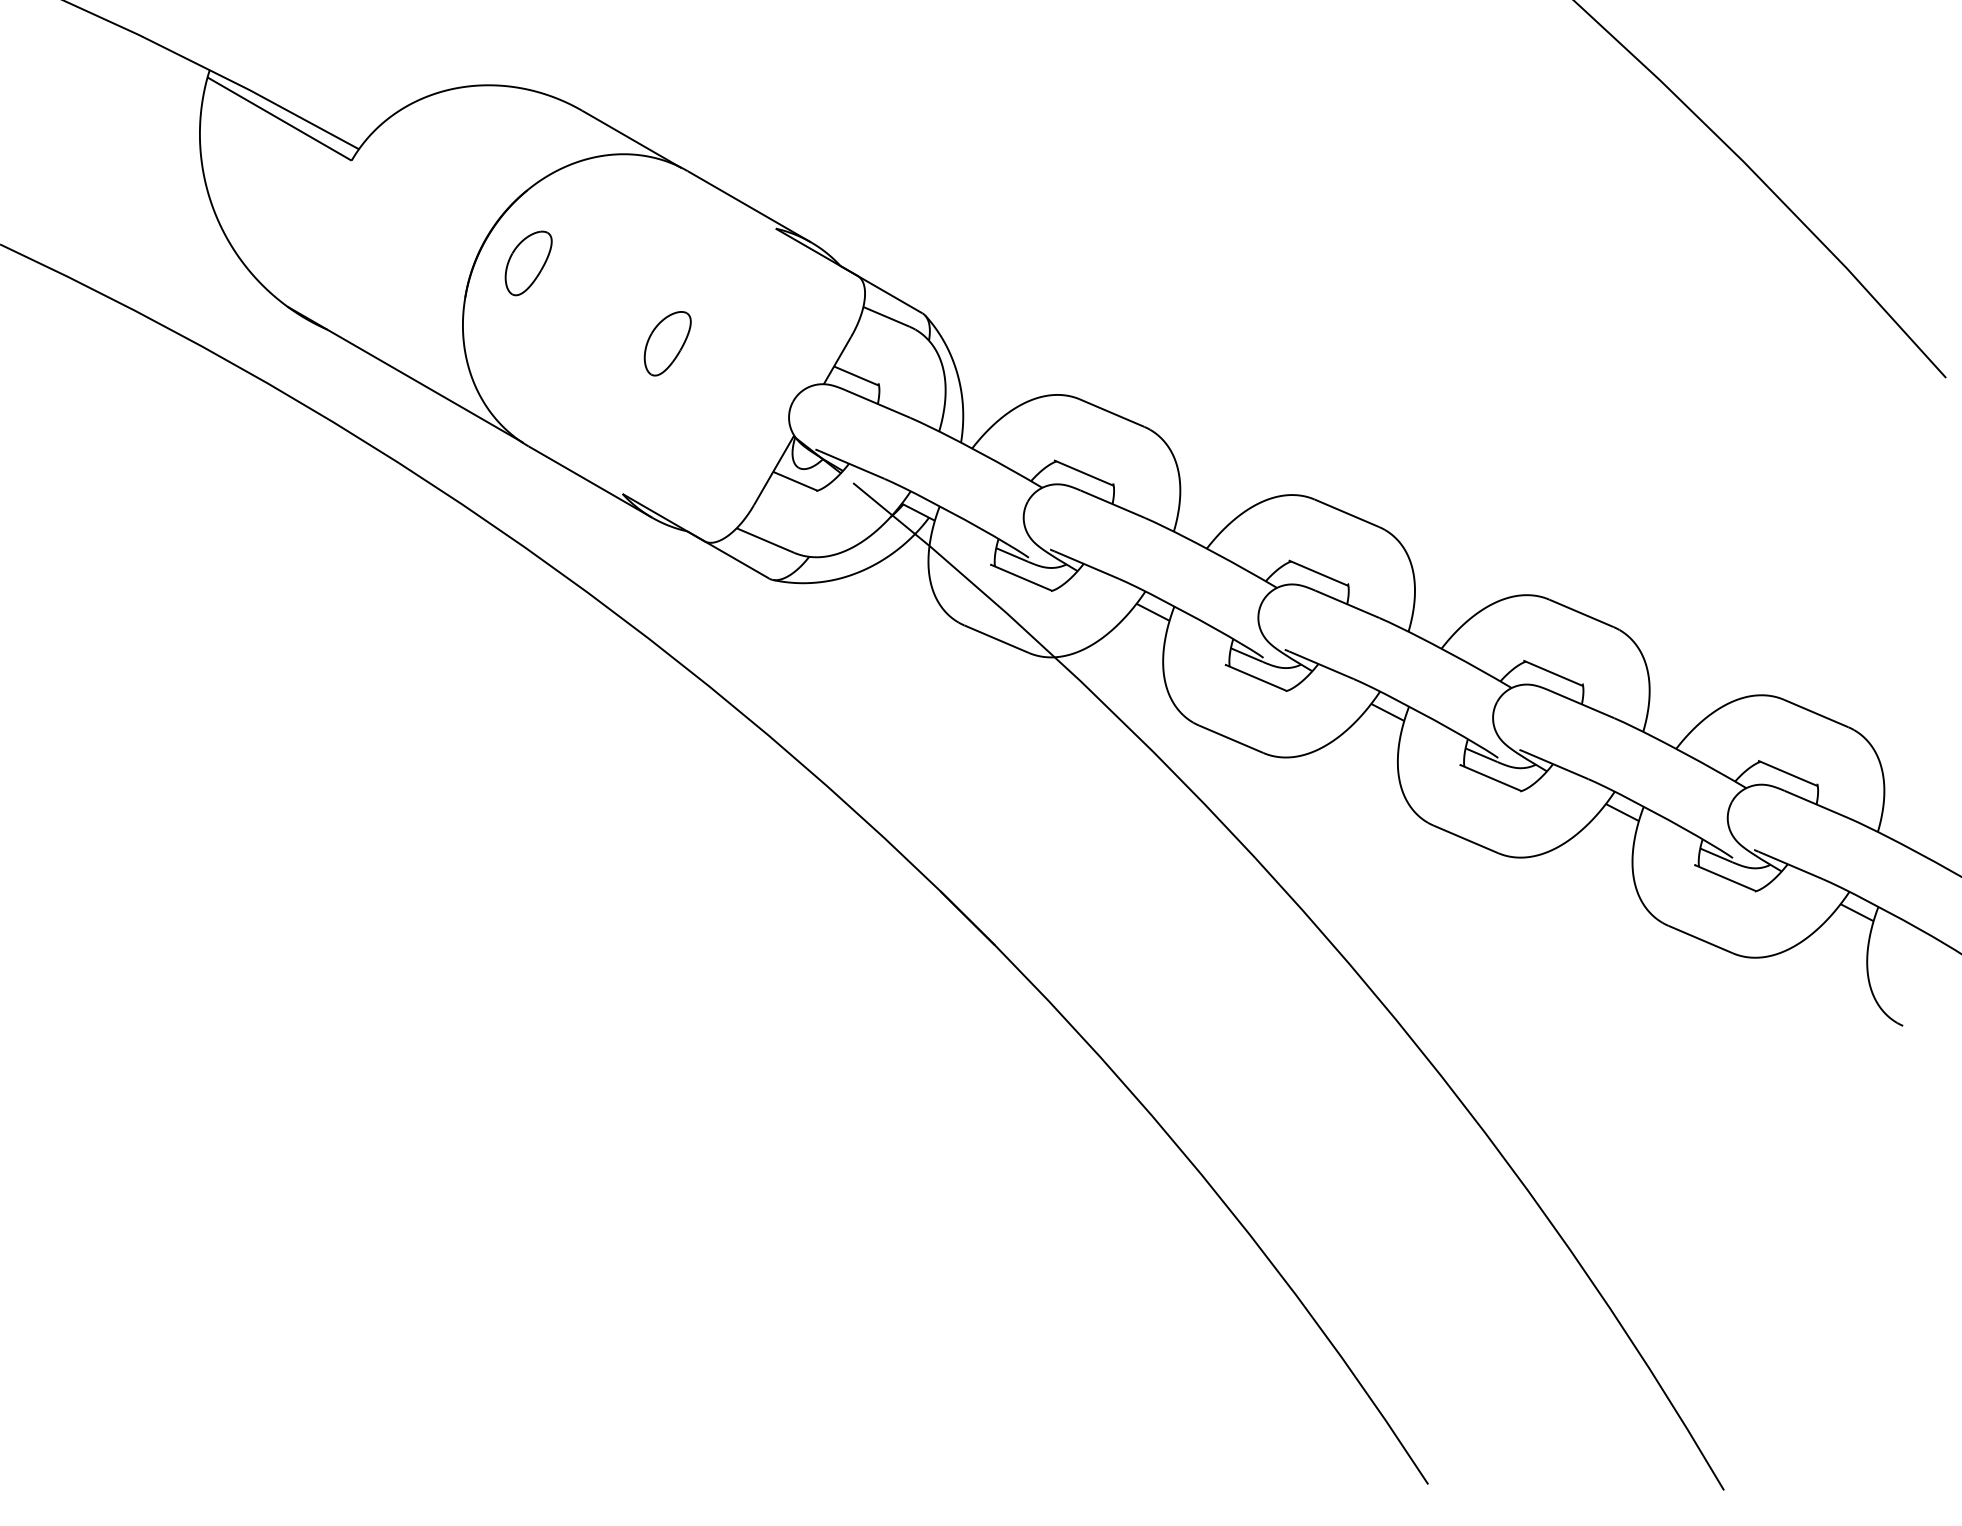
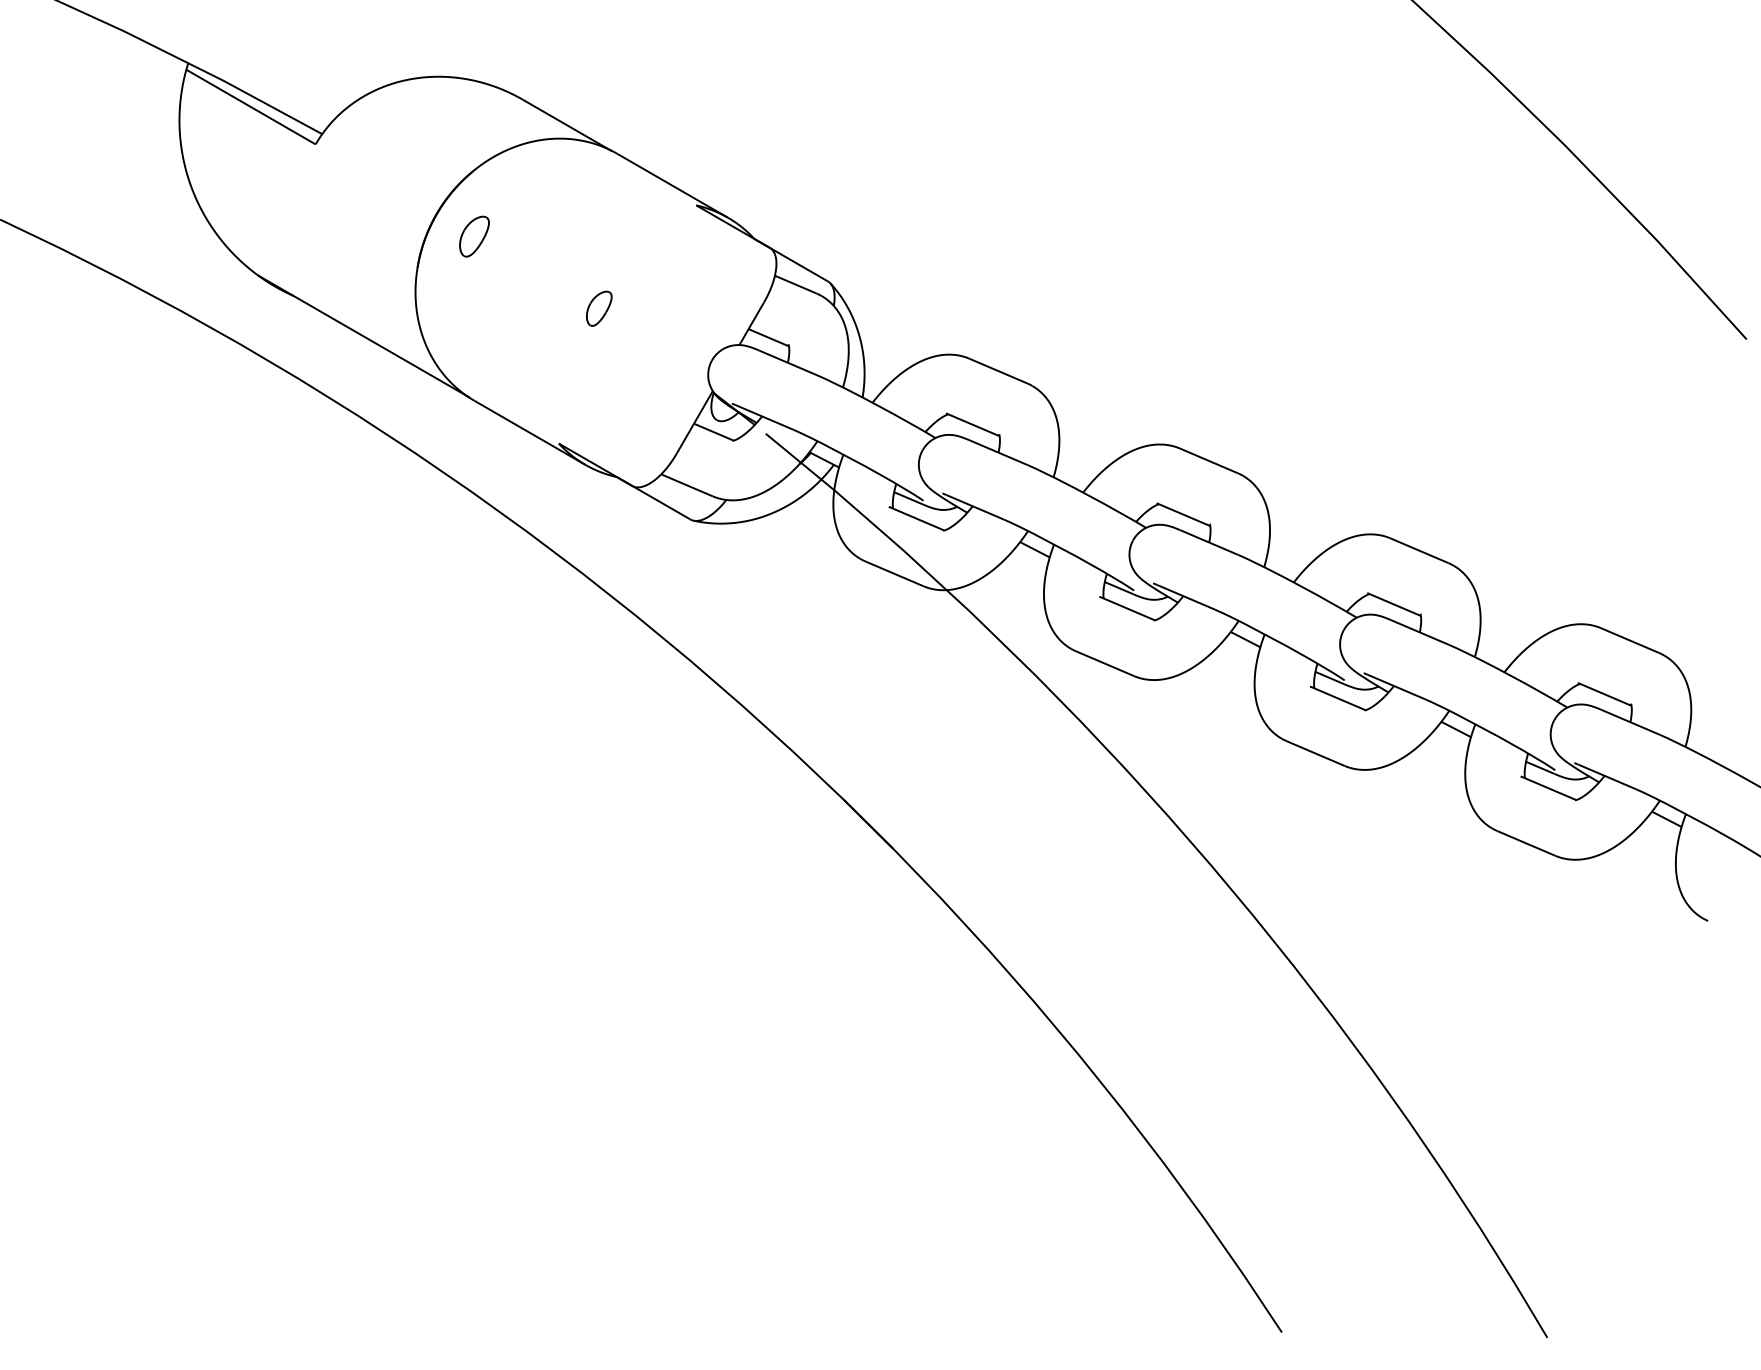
part: (528, 263) -> (474, 236), size x0.7
part: (667, 343) -> (599, 308), size x0.6

